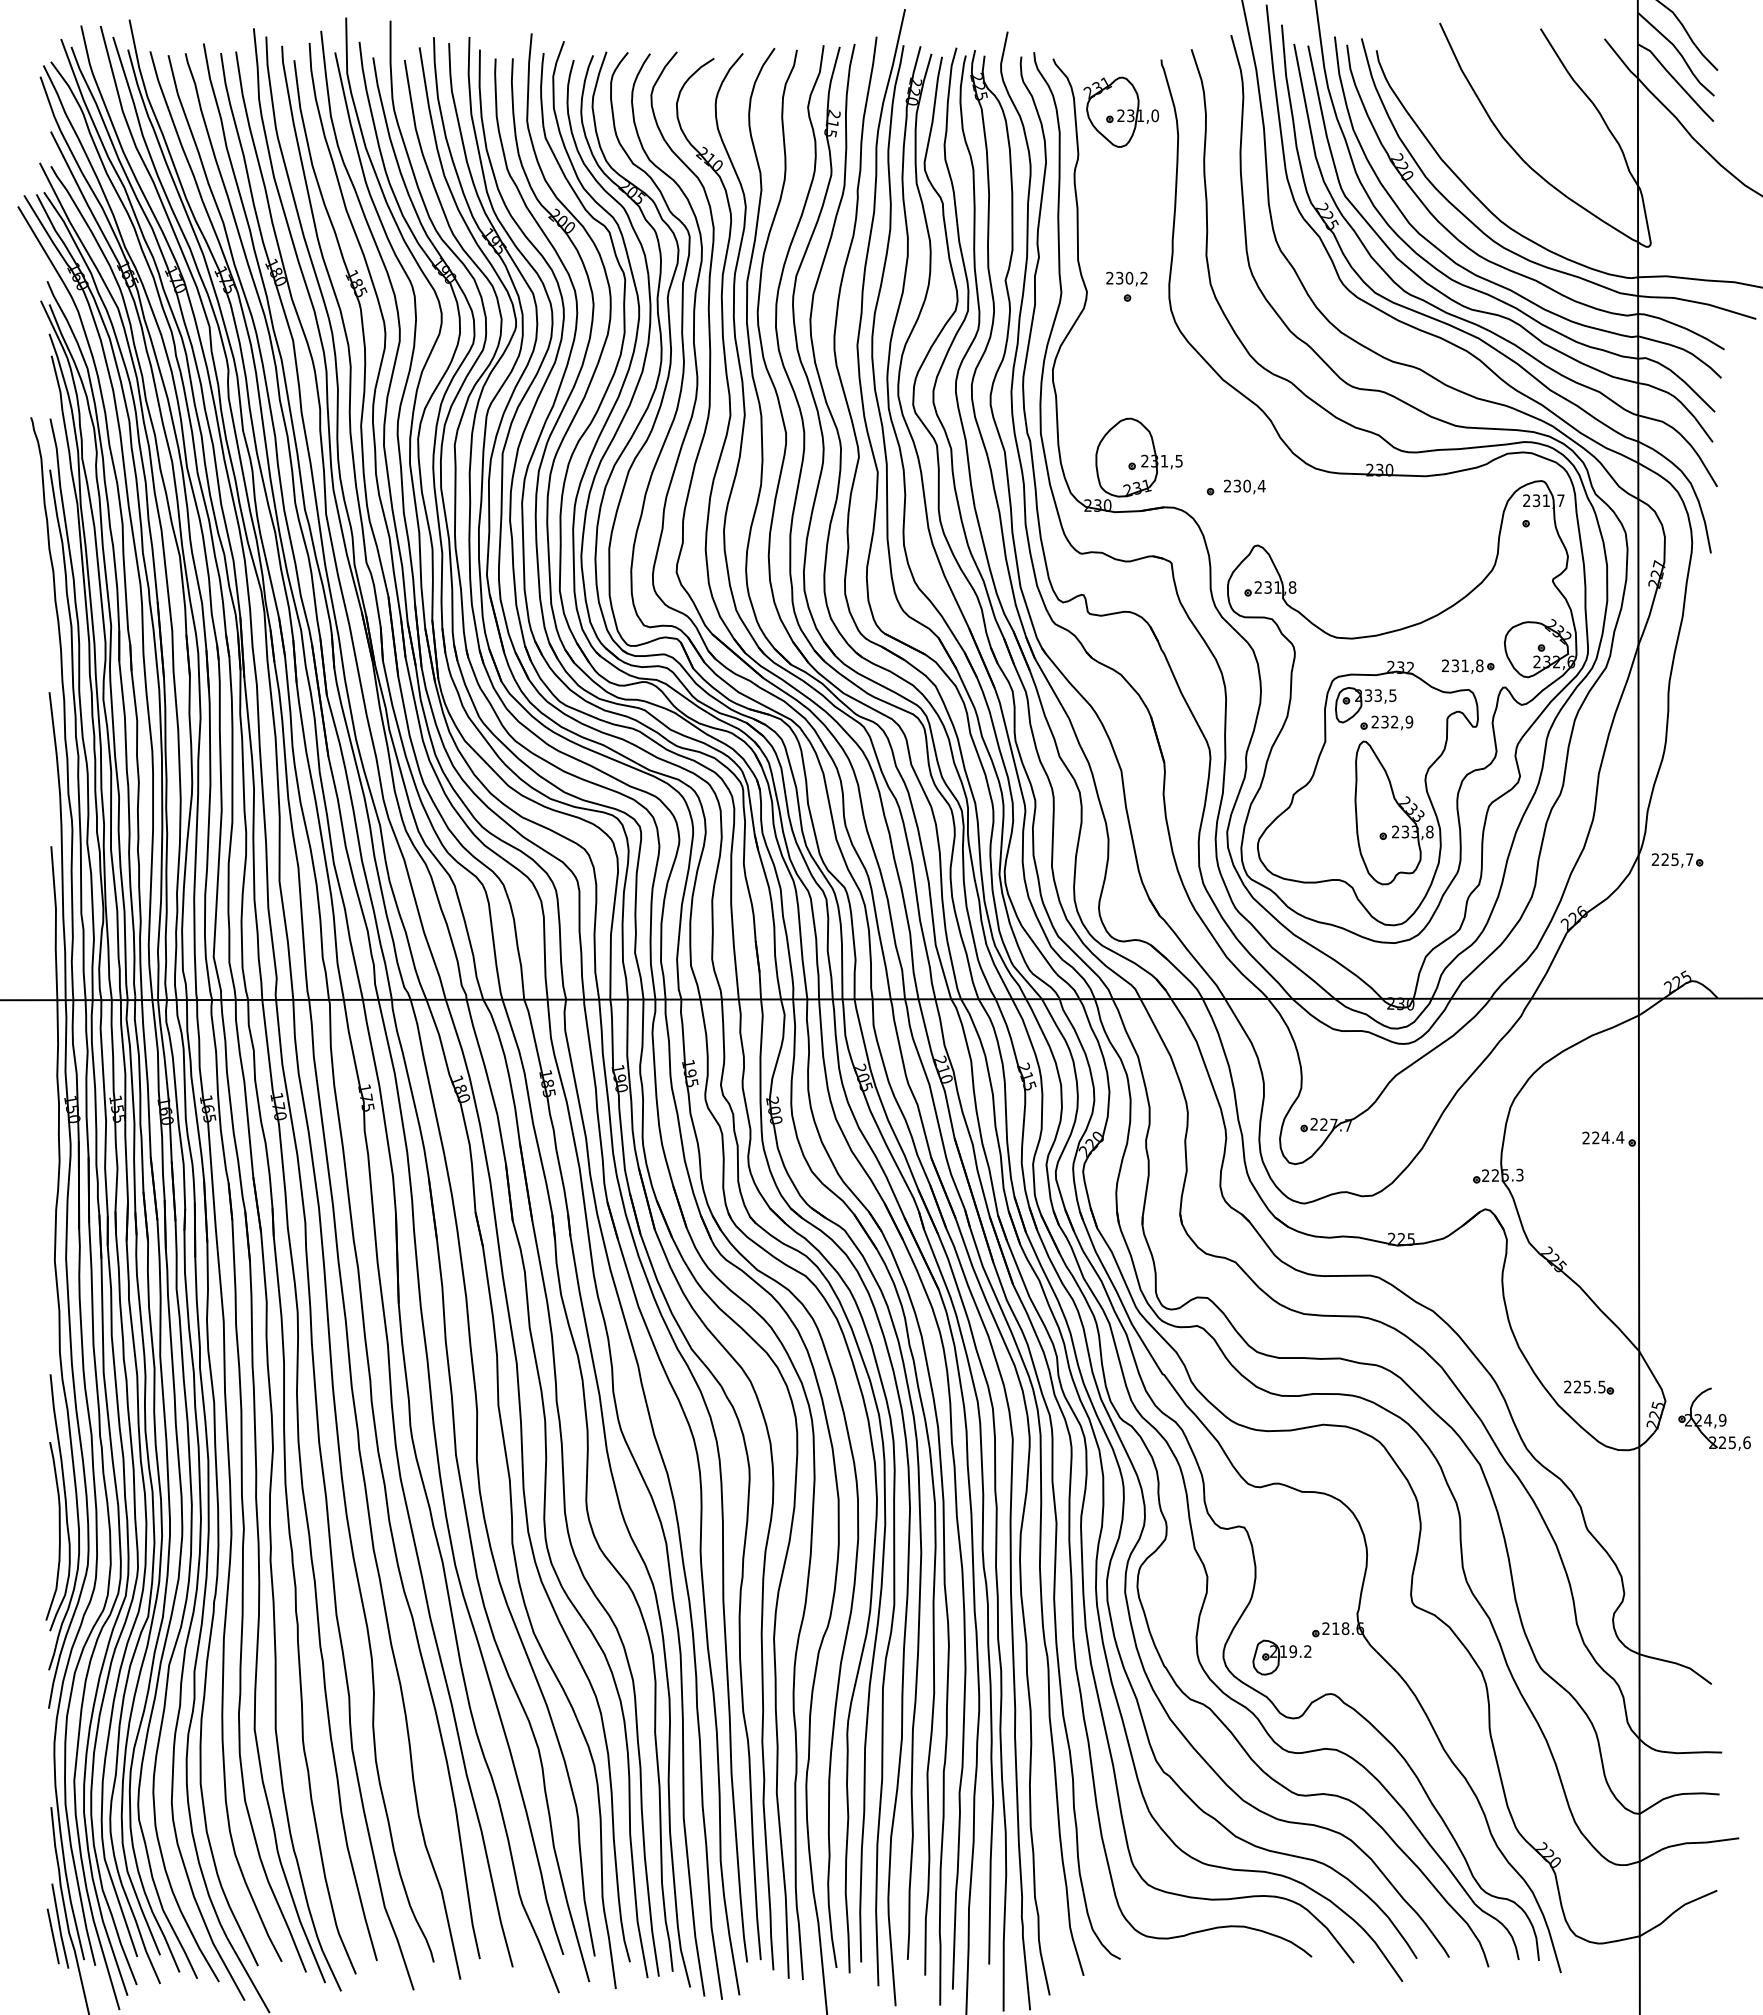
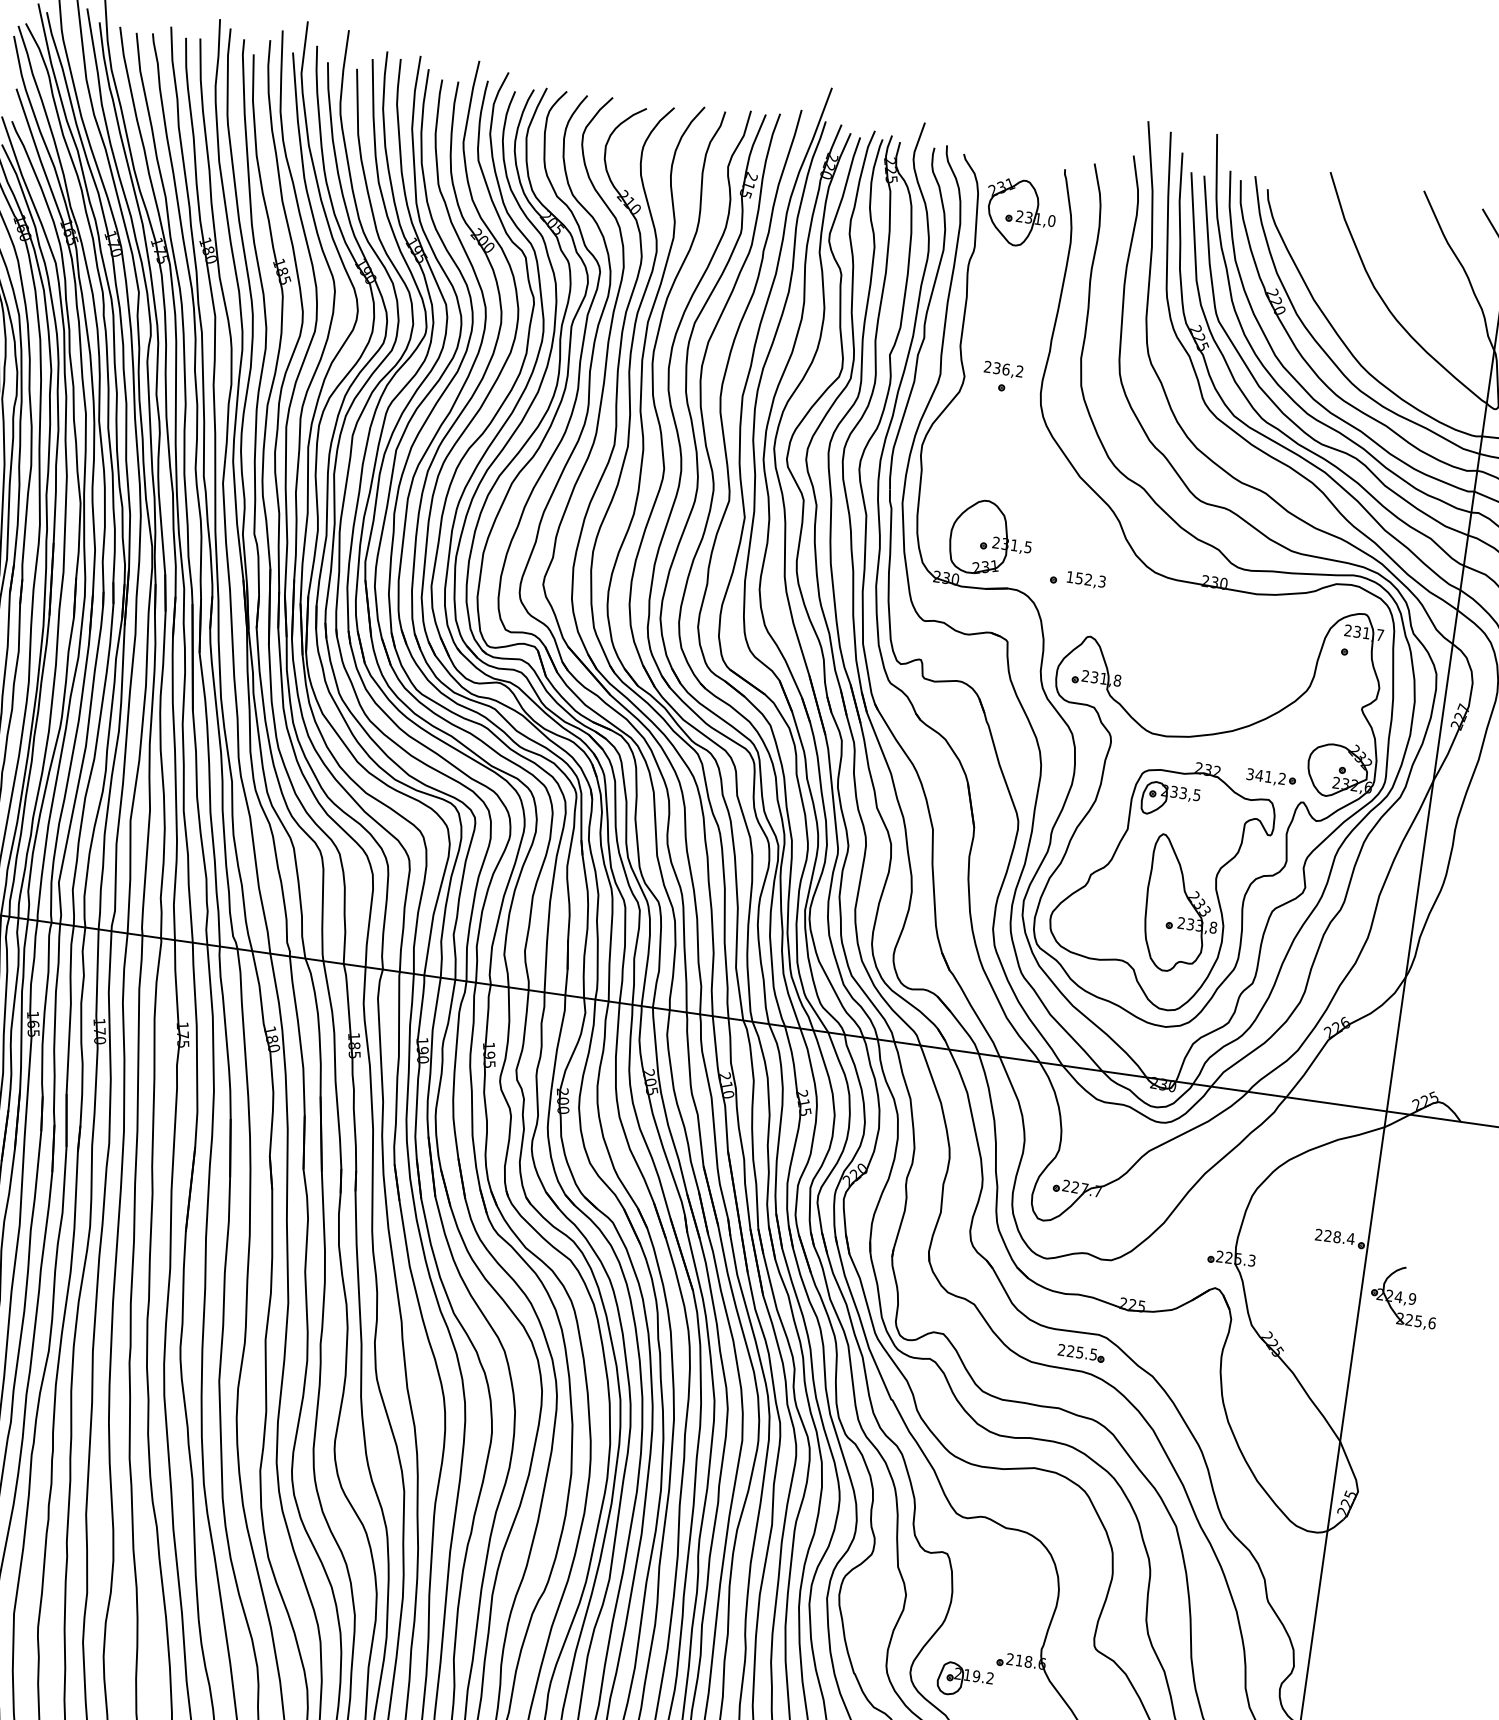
text: (1129, 277) -> (1006, 368), 230,2 -> 236,2
text: (1244, 485) -> (1086, 578), 230,4 -> 152,3
text: (1462, 665) -> (1266, 776), 231,8 -> 341,2
part: (1386, 722) -> (1187, 819), removed
part: (1677, 860) -> (1441, 987), removed
text: (1605, 1137) -> (1337, 1236), 224.4 -> 228.4
part: (1588, 1387) -> (1080, 1353), moved
part: (1714, 1418) -> (1405, 1296), moved

